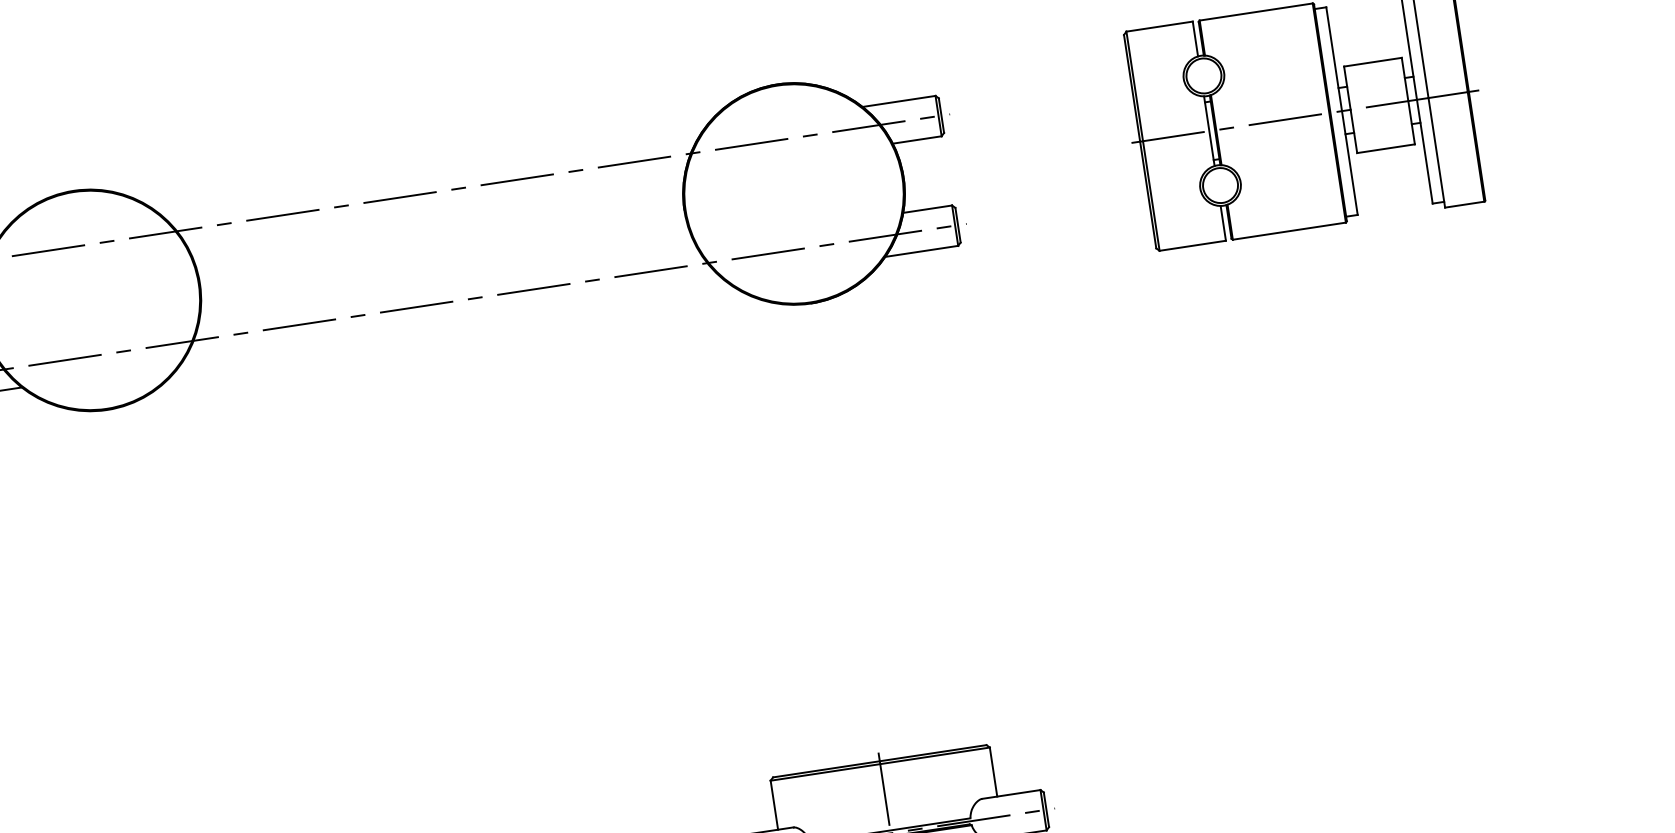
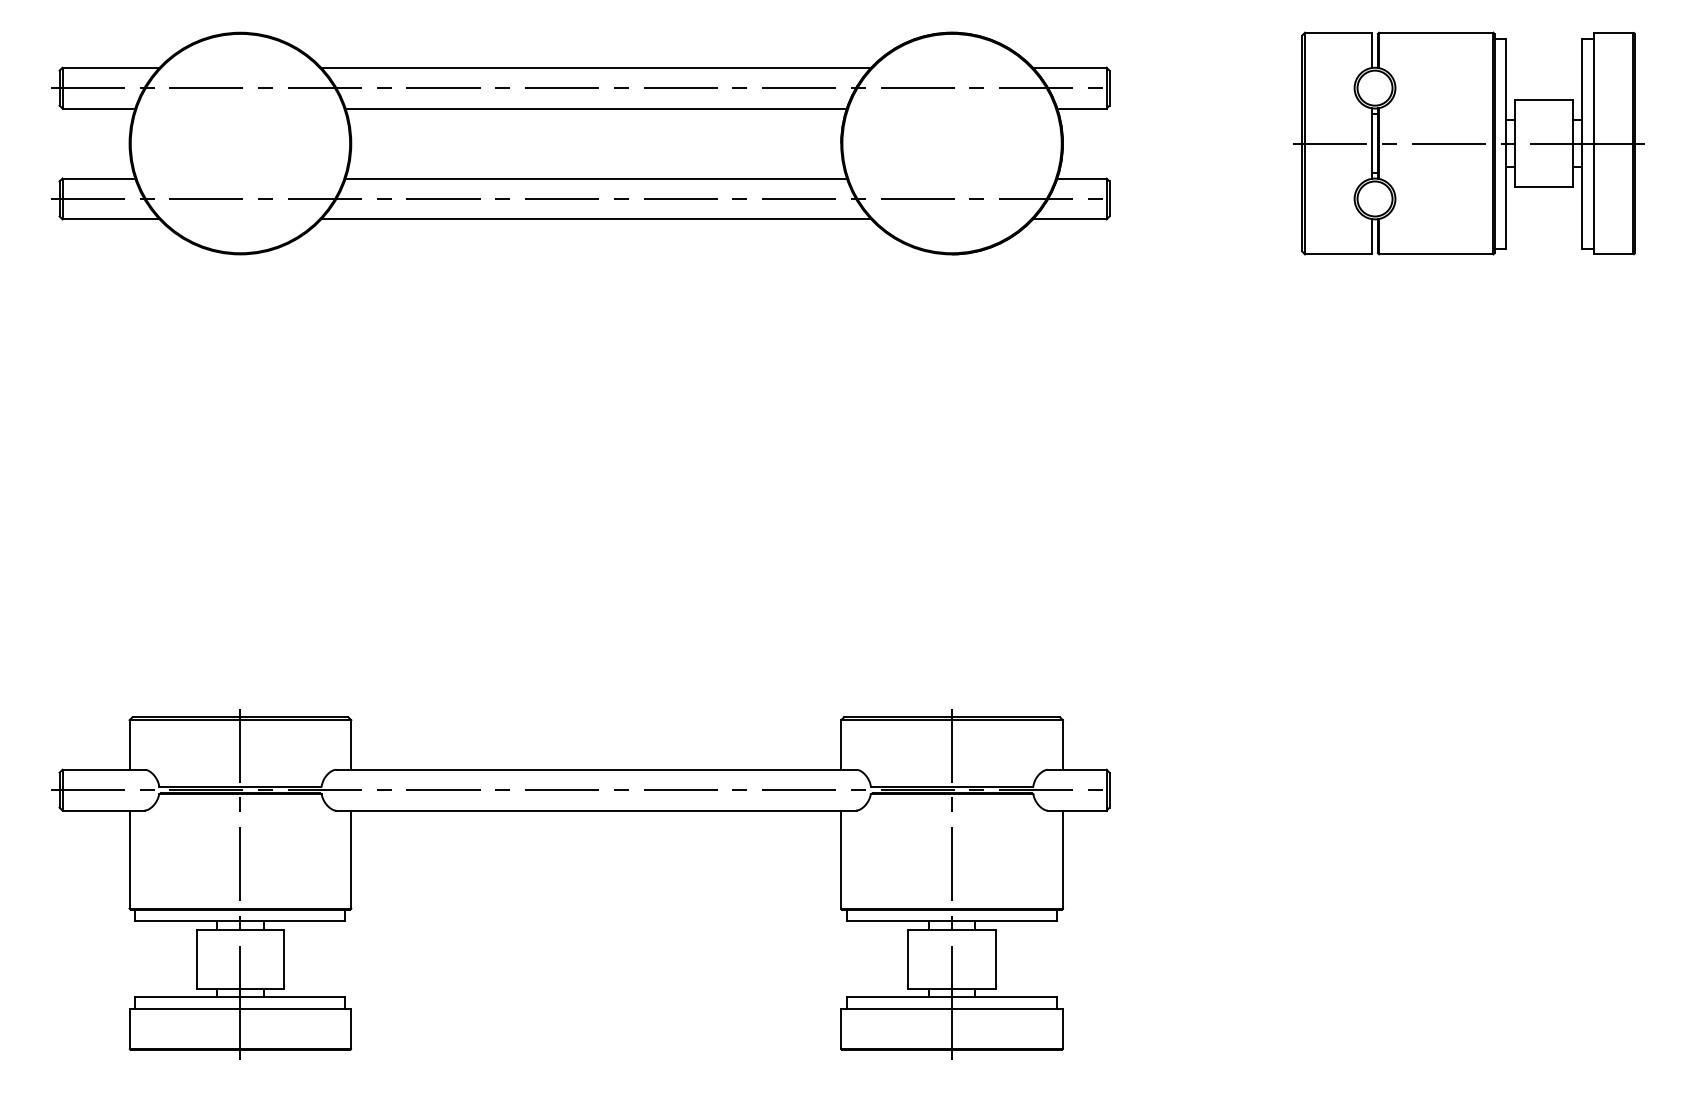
line: (431, 171) -> (596, 67), added
line: (436, 212) -> (595, 108), added
line: (446, 281) -> (595, 178), added
line: (453, 322) -> (596, 219), added

